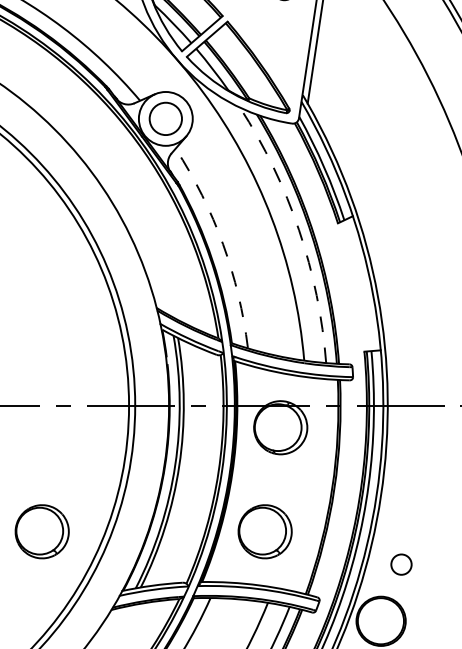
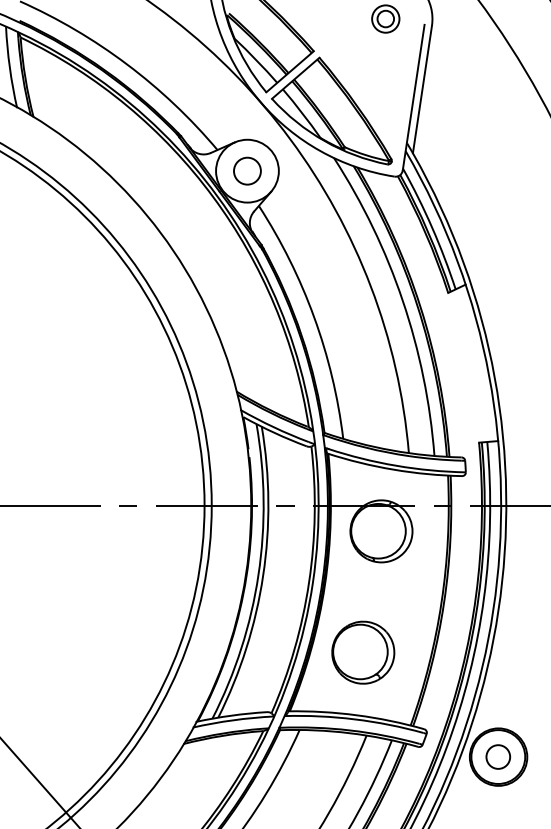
circle: (165, 118) -> (247, 170), size x0.71
arc: (298, 229) -> (402, 300), dashed -> solid
arc: (223, 244) -> (314, 317), dashed -> solid
part: (42, 531) -> (103, 652), removed
circle: (401, 564) -> (498, 756), moved

